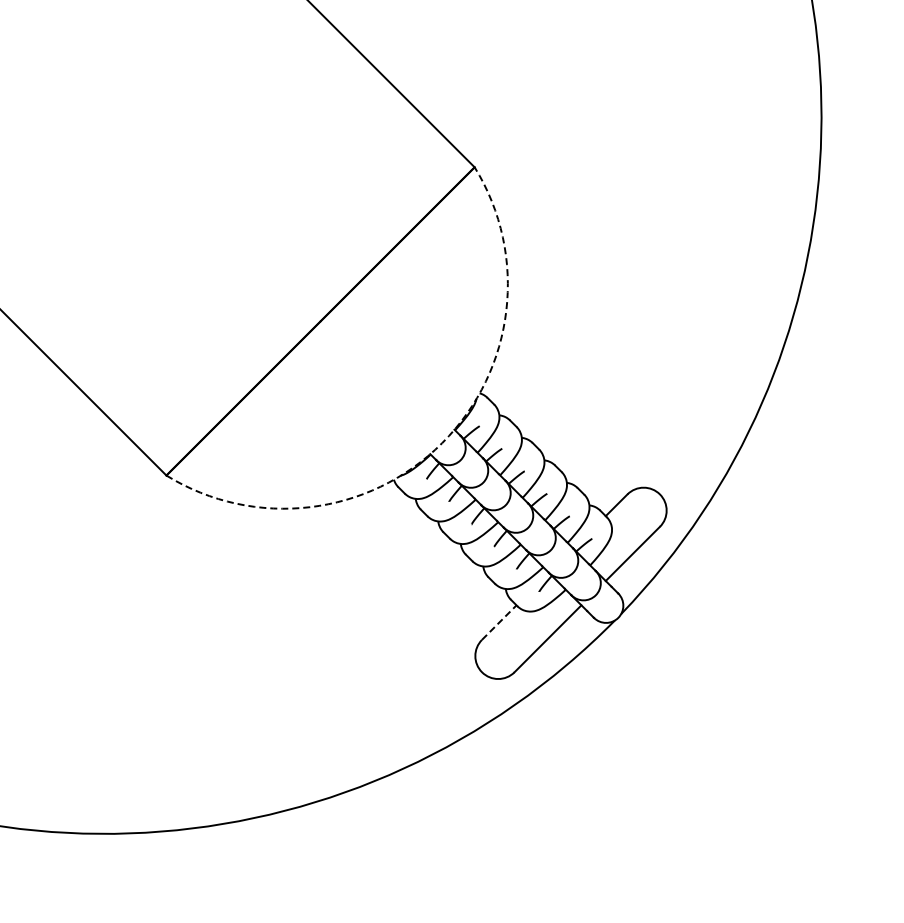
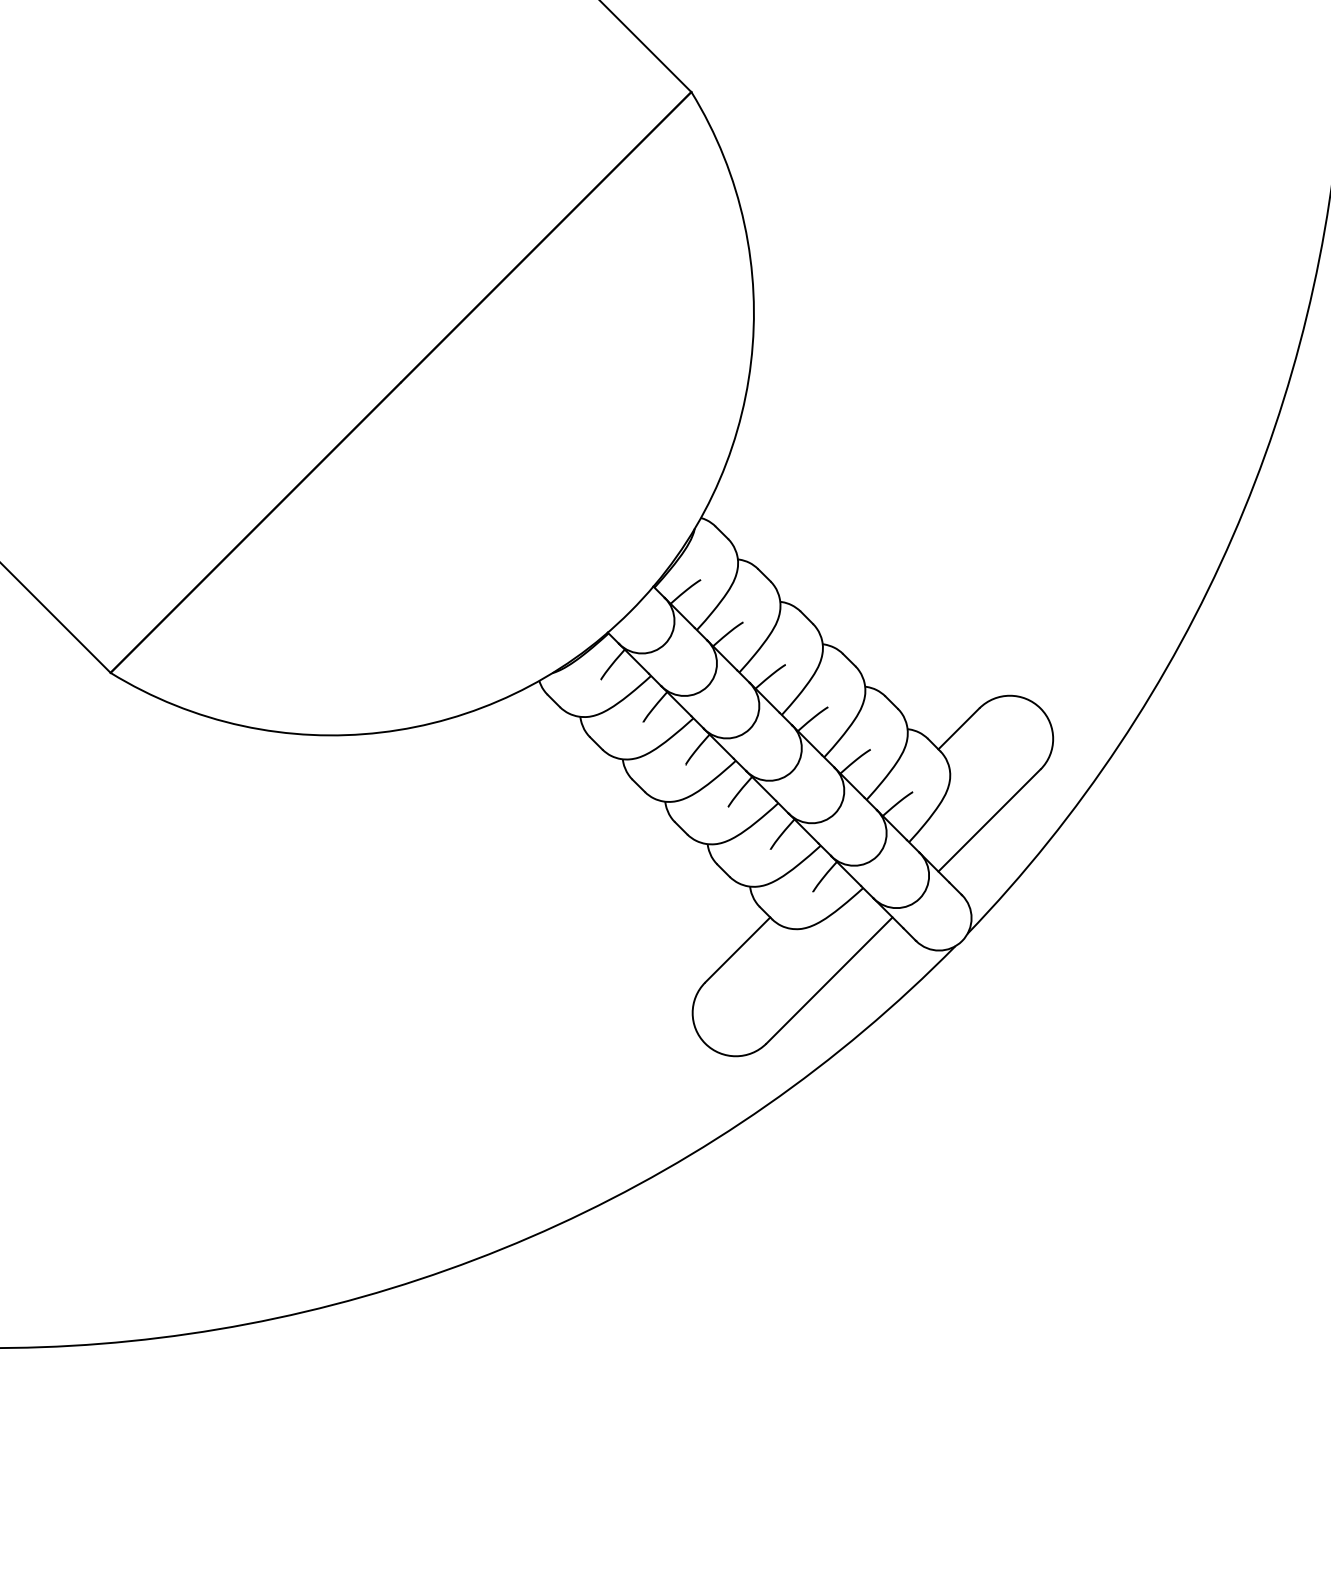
arc: (442, 443) -> (630, 612), dashed -> solid
line: (499, 622) -> (738, 949), dashed -> solid

